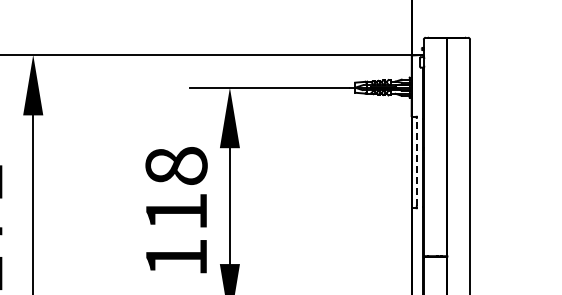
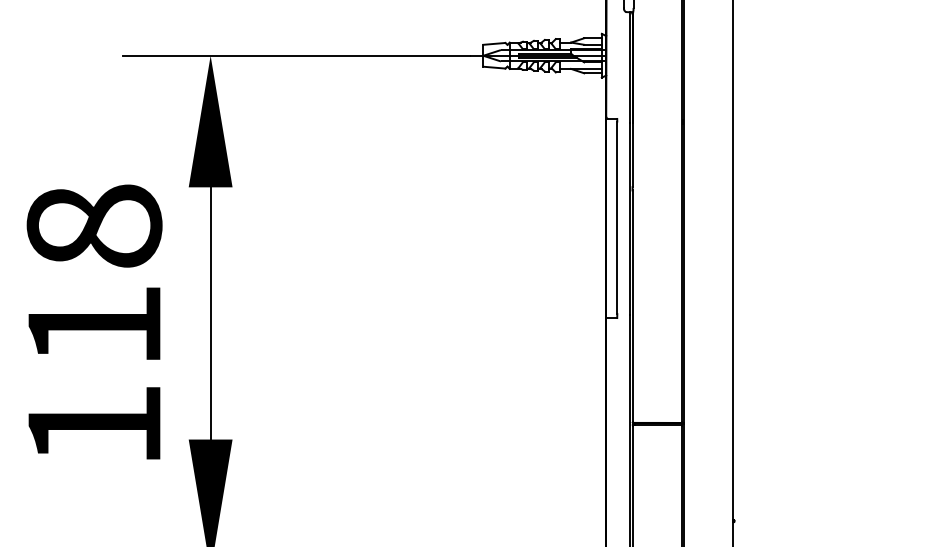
line: (416, 161) -> (616, 216), dashed -> solid

